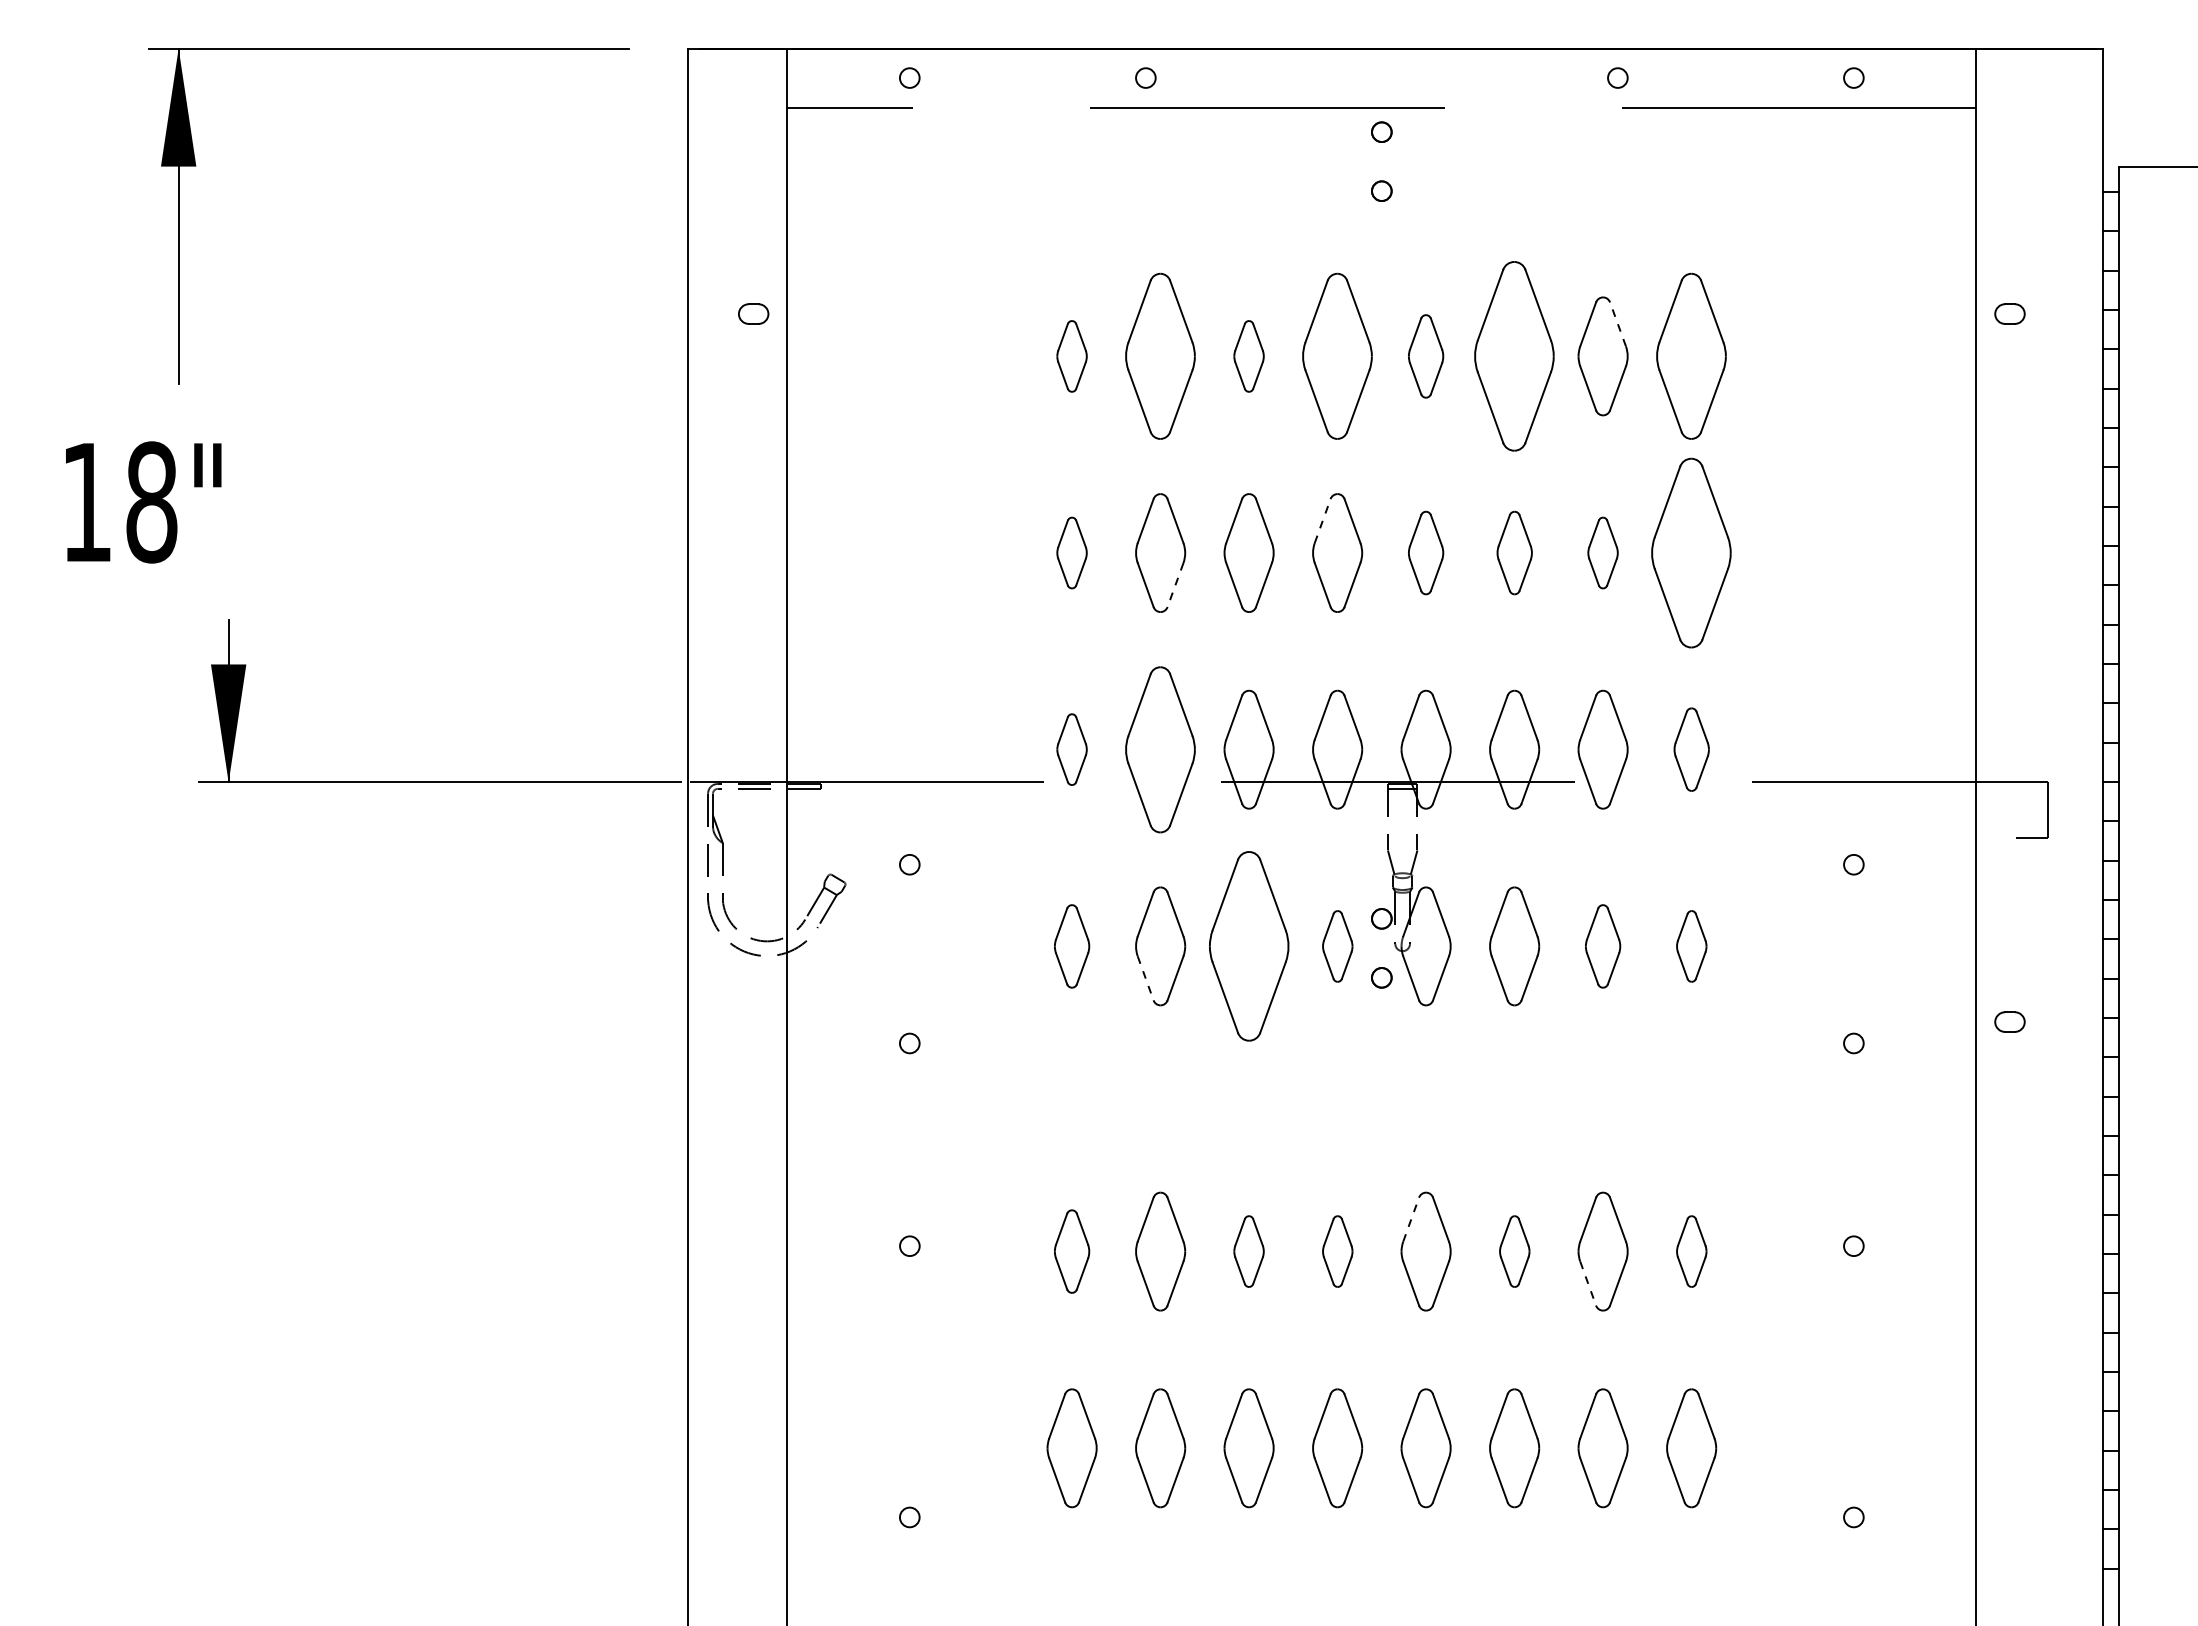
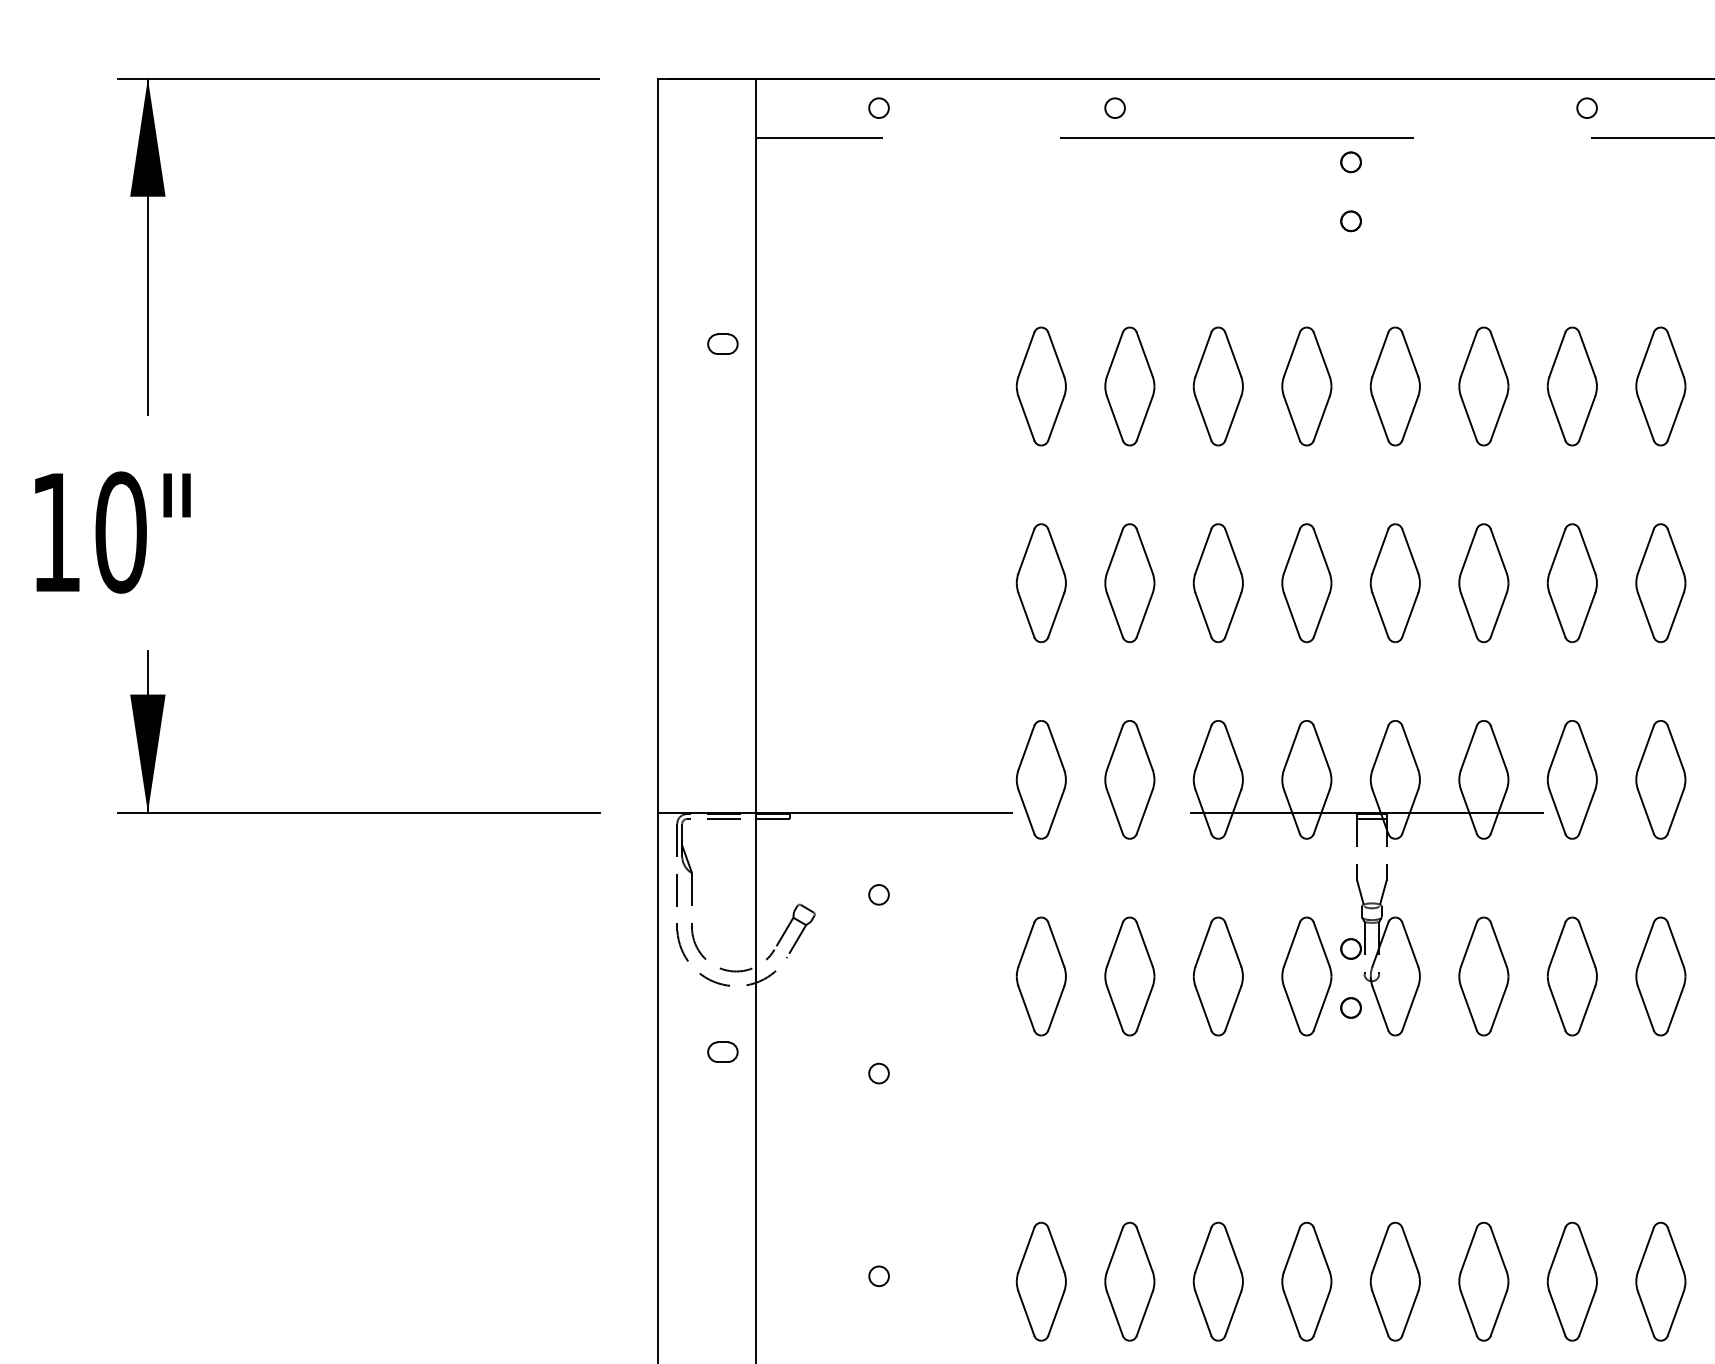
line: (1617, 323) -> (1586, 353), dashed -> solid
part: (1071, 356) -> (1040, 386), size x1.67
part: (1160, 356) -> (1129, 386), size x0.71
part: (1248, 356) -> (1217, 386), size x1.67
part: (1337, 356) -> (1306, 386), size x0.71
part: (1425, 356) -> (1394, 386), size x1.43
part: (1514, 356) -> (1483, 386), size x0.62
part: (1691, 356) -> (1660, 386), size x0.71
text: (151, 502) -> (120, 532), 18" -> 10"
line: (1322, 520) -> (1291, 550), dashed -> solid
part: (1071, 552) -> (1040, 582), size x1.67
part: (1425, 552) -> (1394, 582), size x1.43
part: (1514, 552) -> (1483, 582), size x1.43
part: (1602, 552) -> (1571, 582), size x1.67
part: (1691, 552) -> (1660, 582), size x0.62
line: (1175, 585) -> (1144, 615), dashed -> solid
part: (1071, 749) -> (1040, 779), size x1.67
part: (1160, 749) -> (1129, 779), size x0.71
part: (1691, 749) -> (1660, 779), size x1.43
part: (439, 781) -> (358, 811), moved
part: (1071, 946) -> (1040, 976), size x1.43
part: (1248, 946) -> (1217, 976), size x0.62
part: (1337, 946) -> (1306, 976), size x1.67
part: (1602, 946) -> (1571, 976), size x1.43
part: (1691, 946) -> (1660, 976), size x1.67
line: (1145, 978) -> (1114, 1008), dashed -> solid
part: (753, 1021) -> (722, 1051), added
line: (1411, 1219) -> (1380, 1249), dashed -> solid
part: (1071, 1251) -> (1040, 1281), size x1.43
part: (1248, 1251) -> (1217, 1281), size x1.67
part: (1337, 1251) -> (1306, 1281), size x1.67
part: (1514, 1251) -> (1483, 1281), size x1.67
part: (1691, 1251) -> (1660, 1281), size x1.67
line: (1588, 1284) -> (1557, 1314), dashed -> solid

